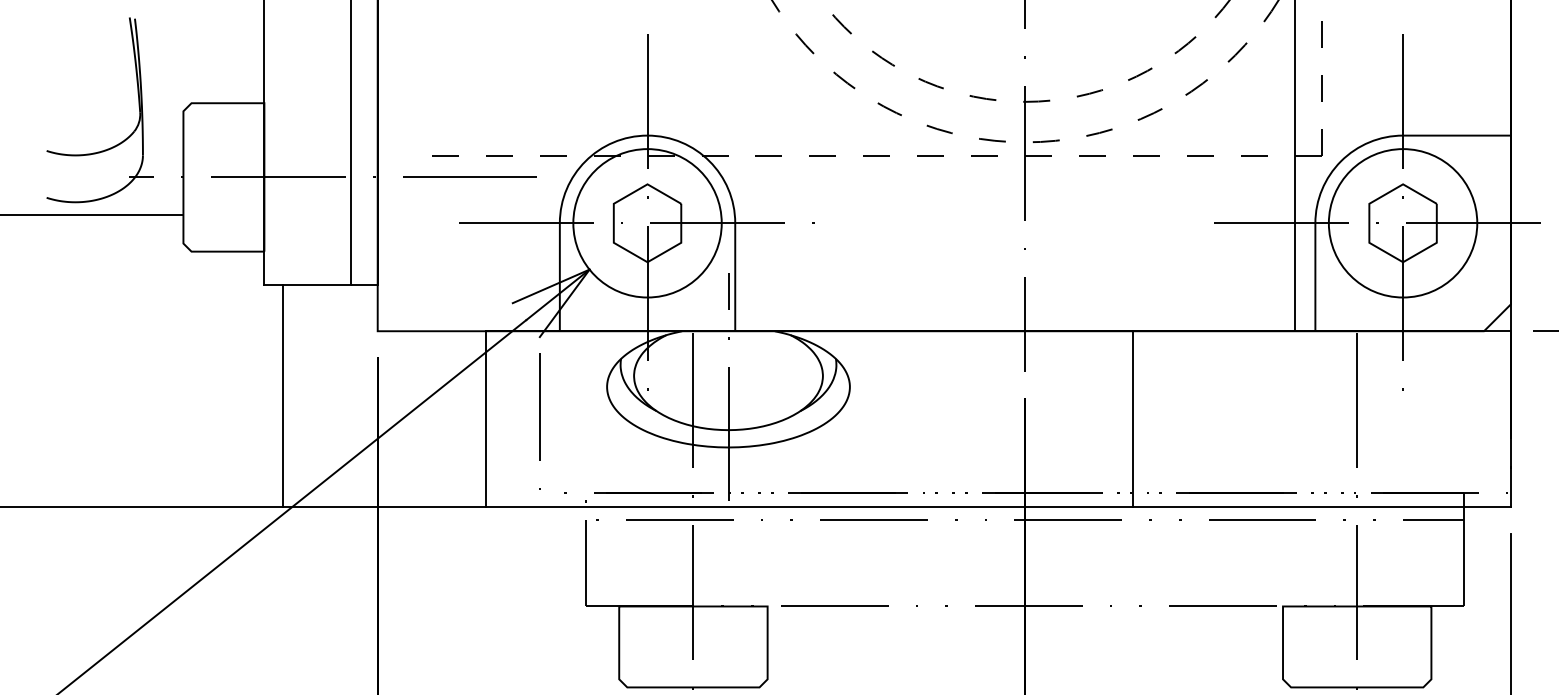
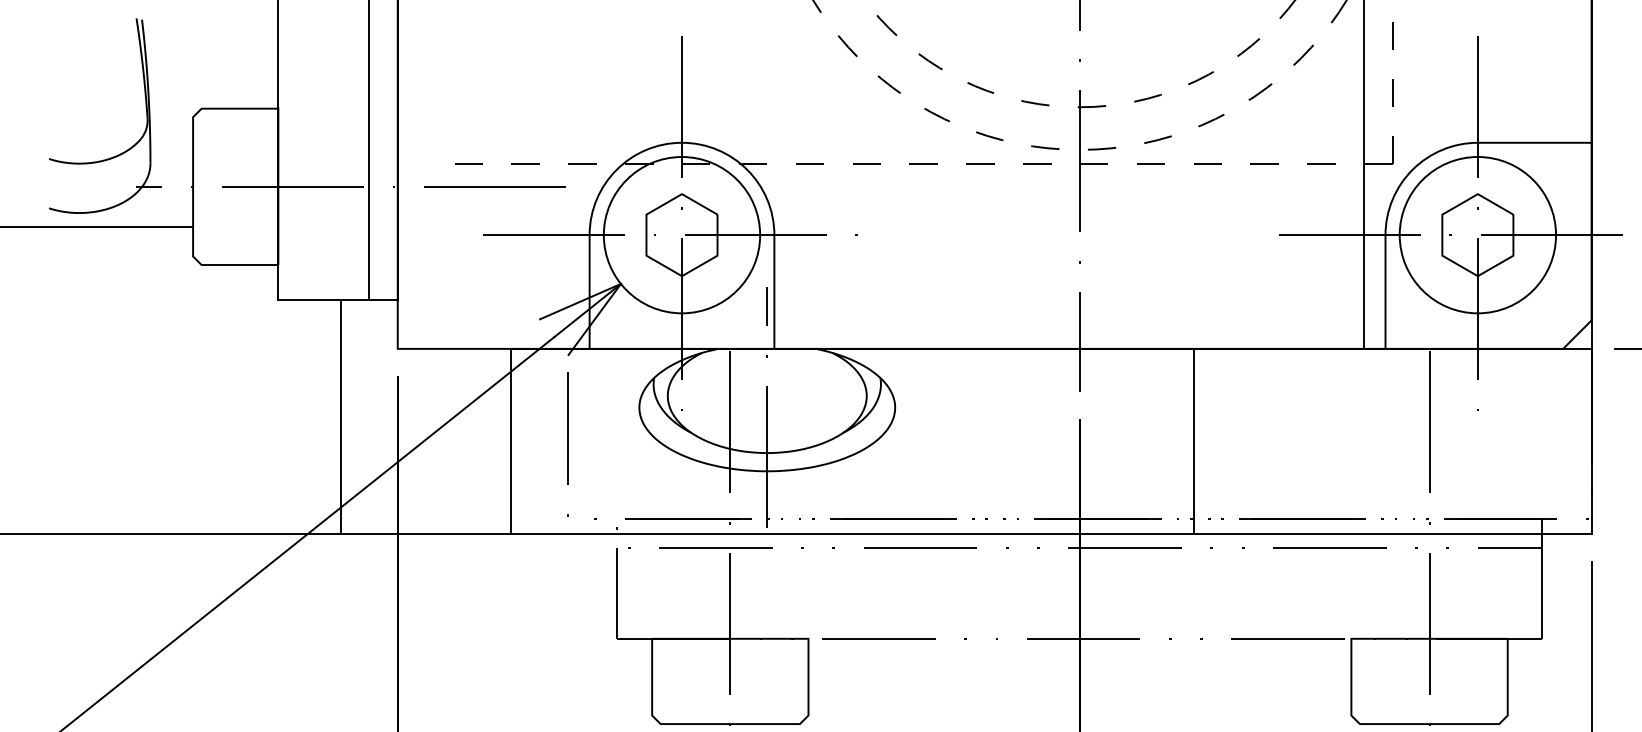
line: (282, 395) -> (340, 416), moved

